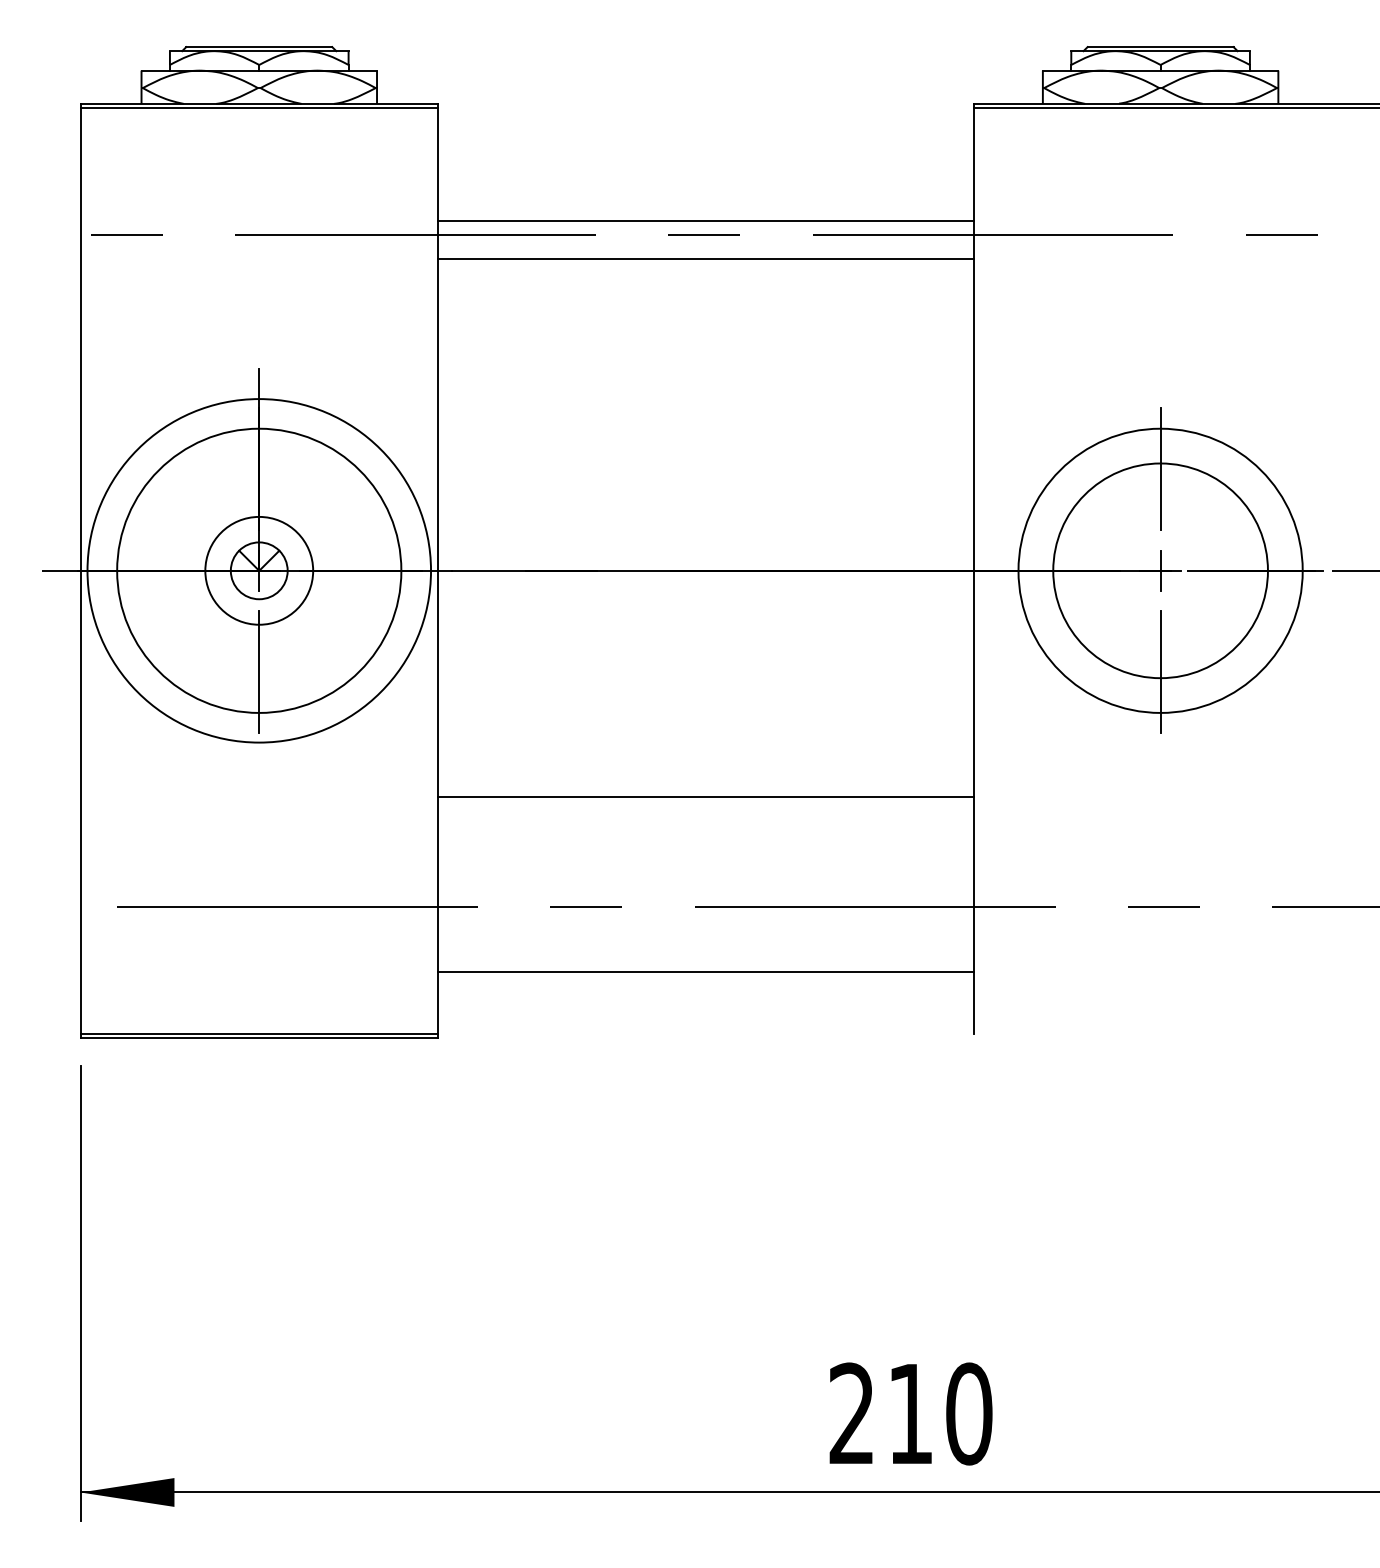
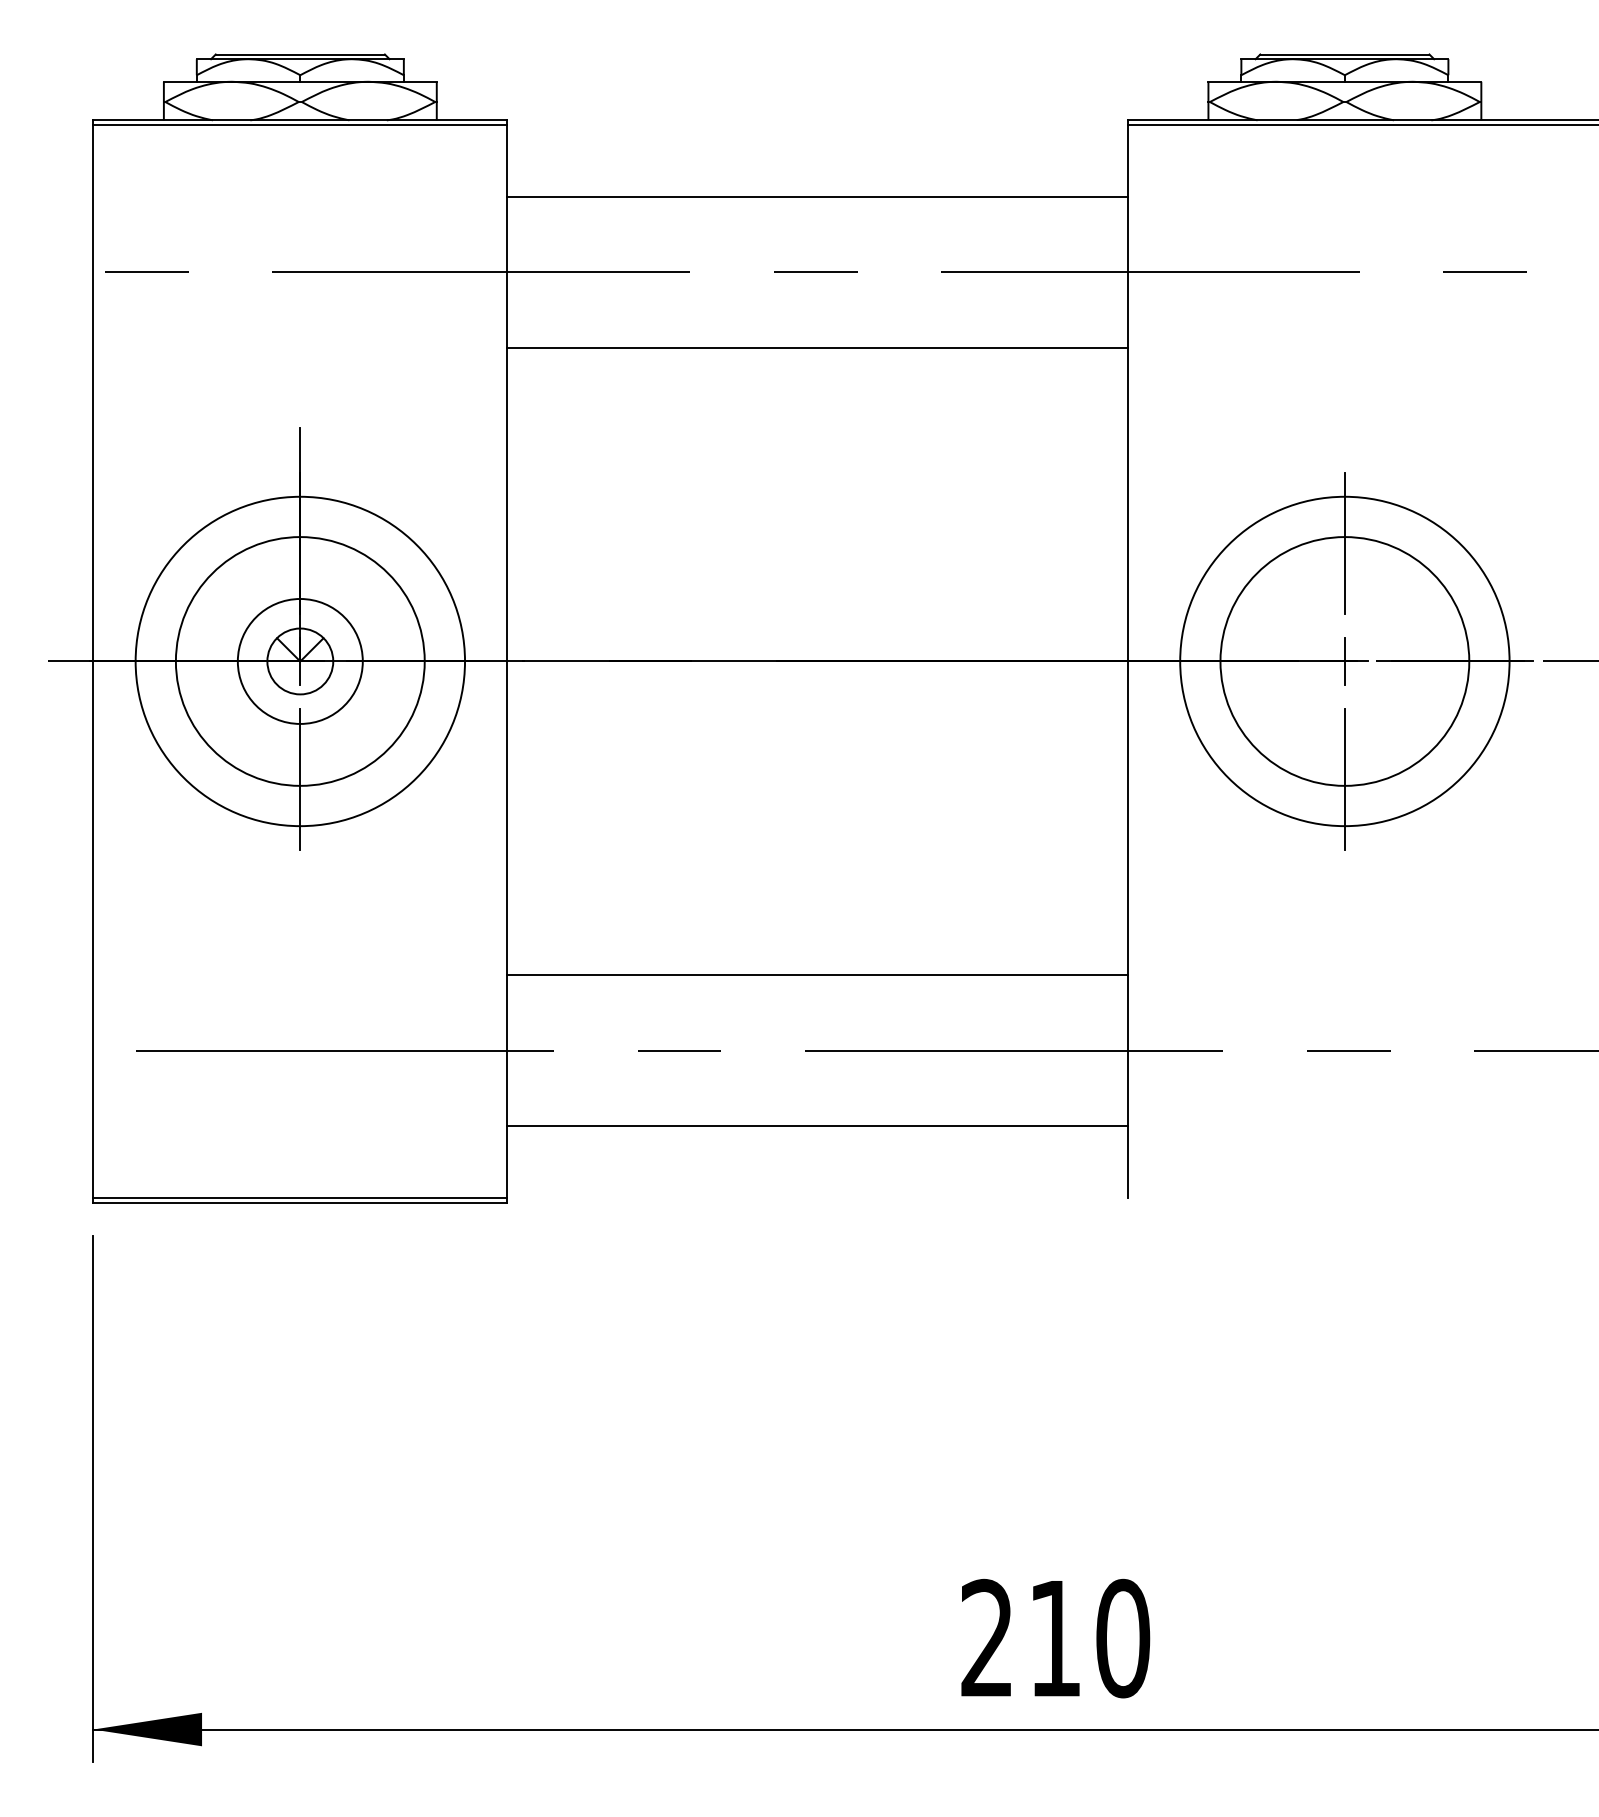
line: (705, 221) -> (817, 197), moved
line: (705, 258) -> (817, 347), moved
circle: (258, 570) -> (299, 661), size x0.62
line: (705, 796) -> (817, 975), moved

